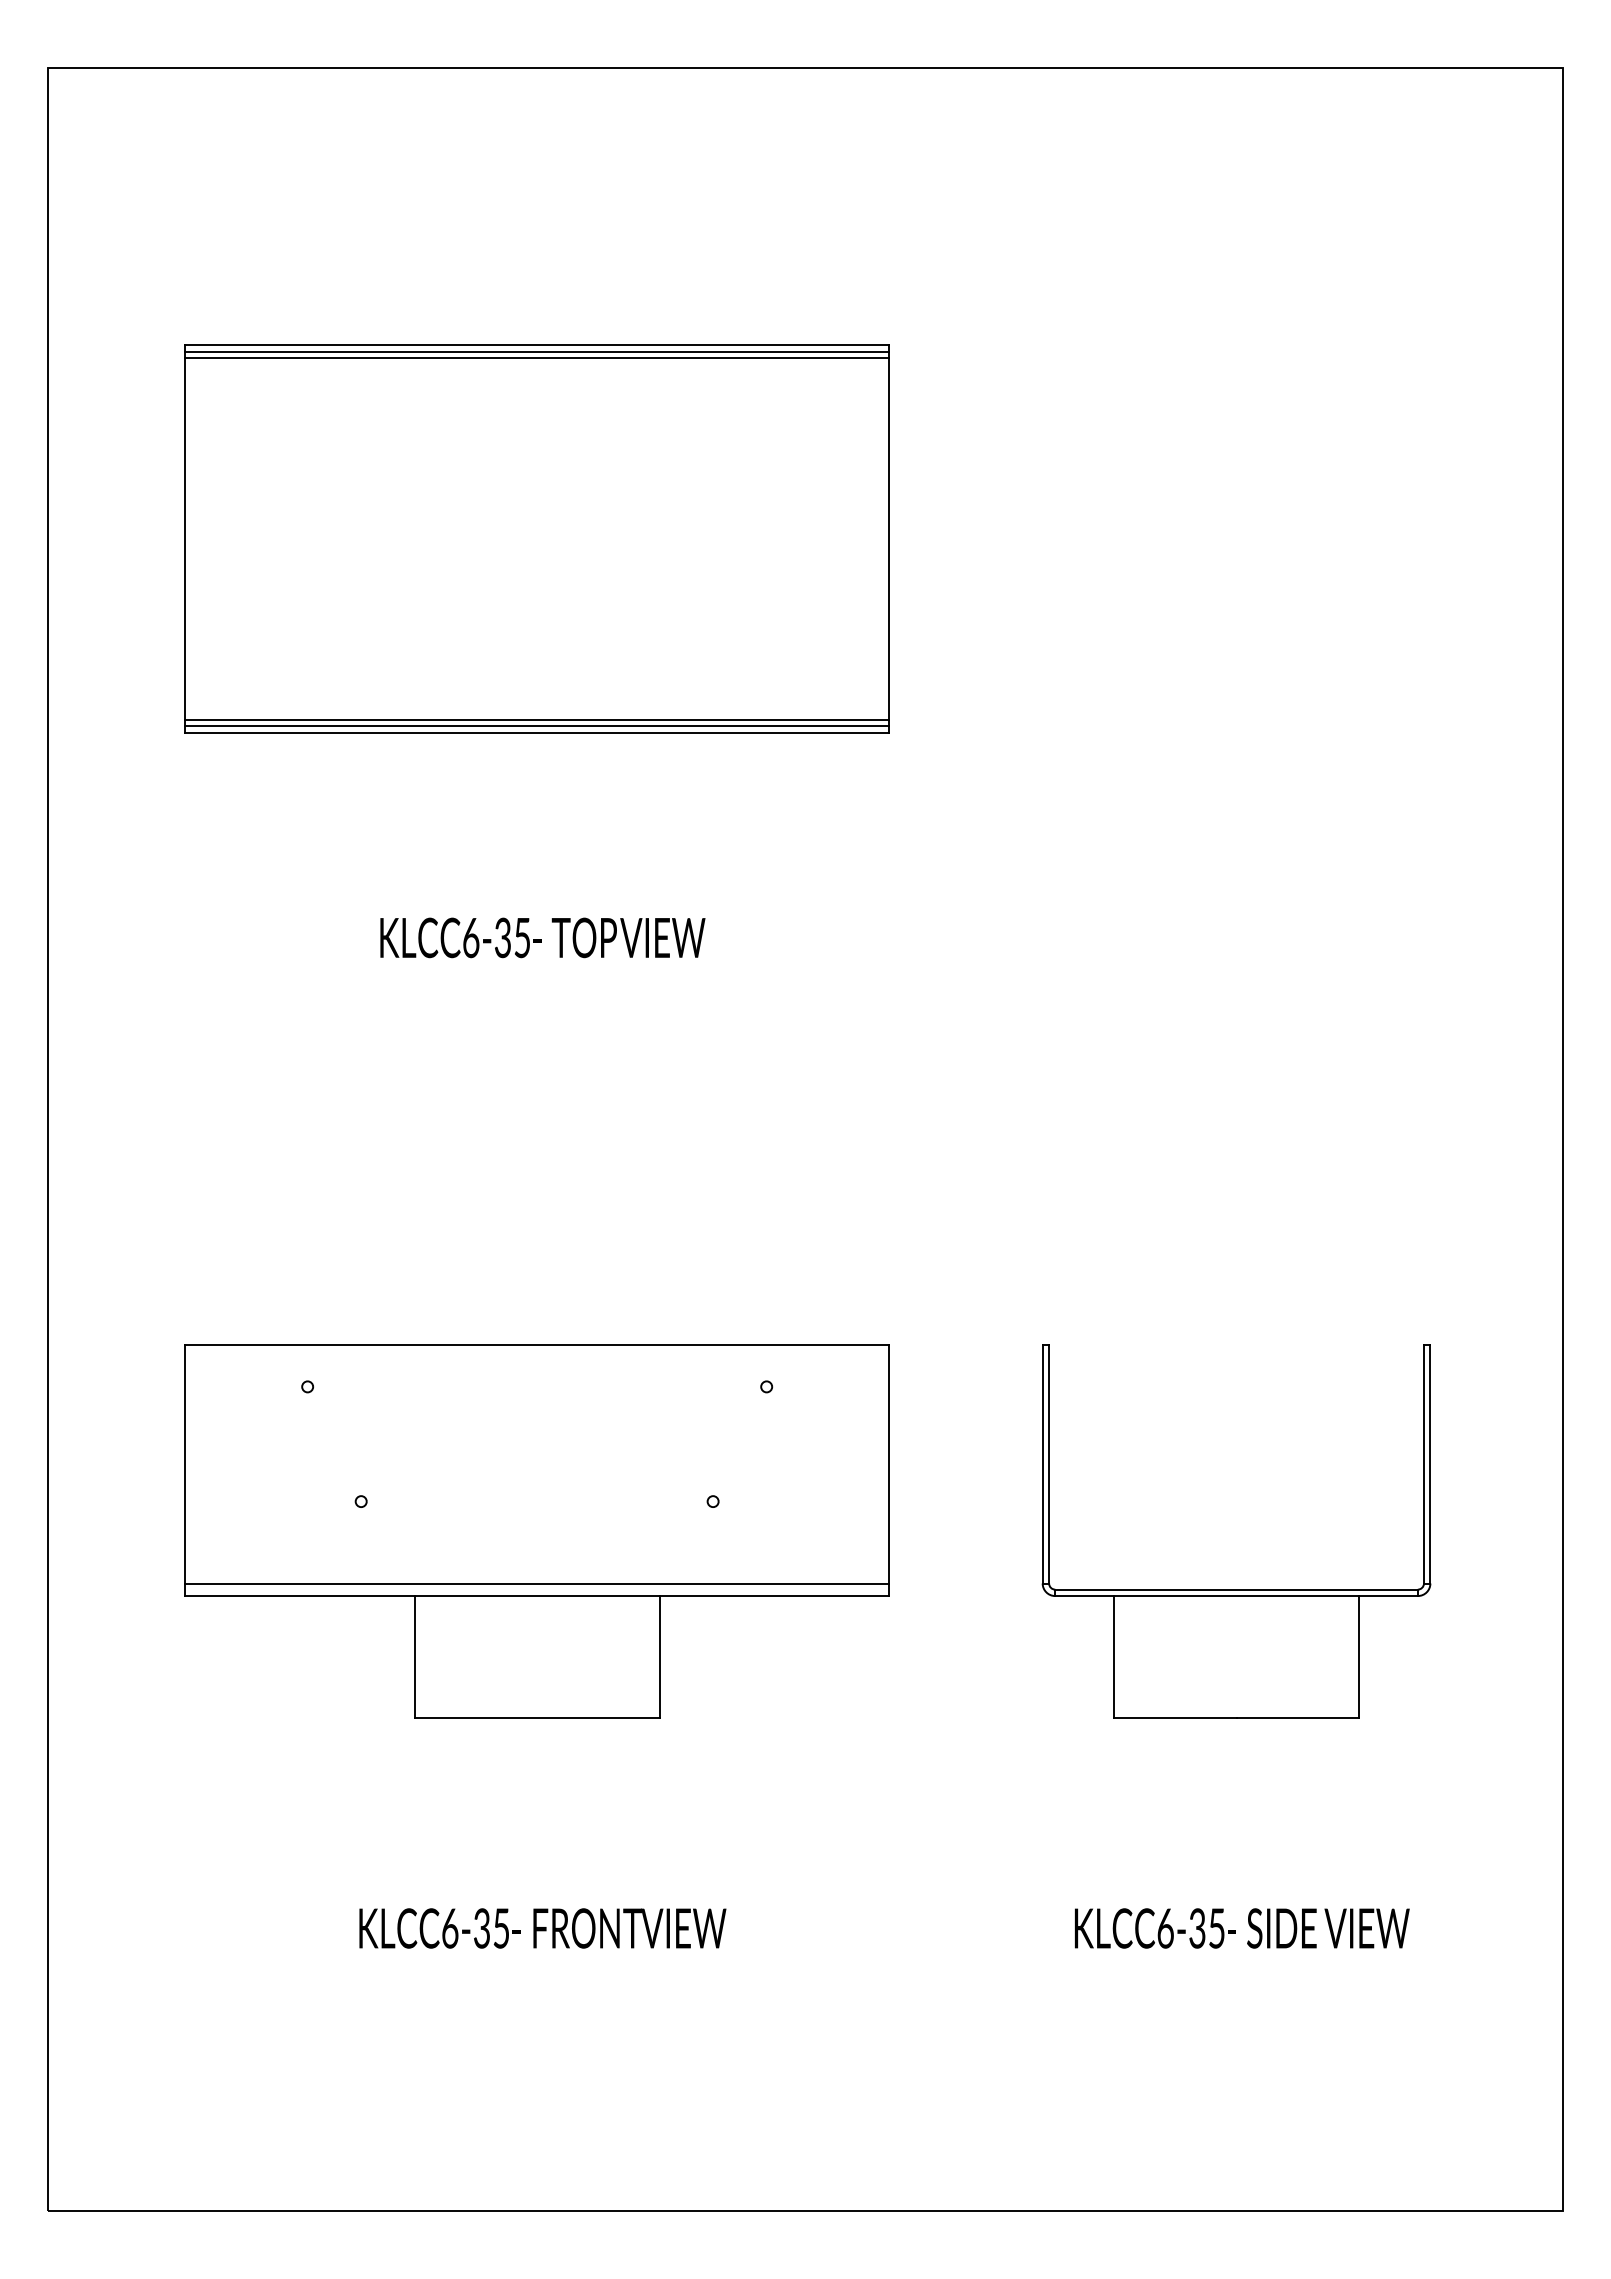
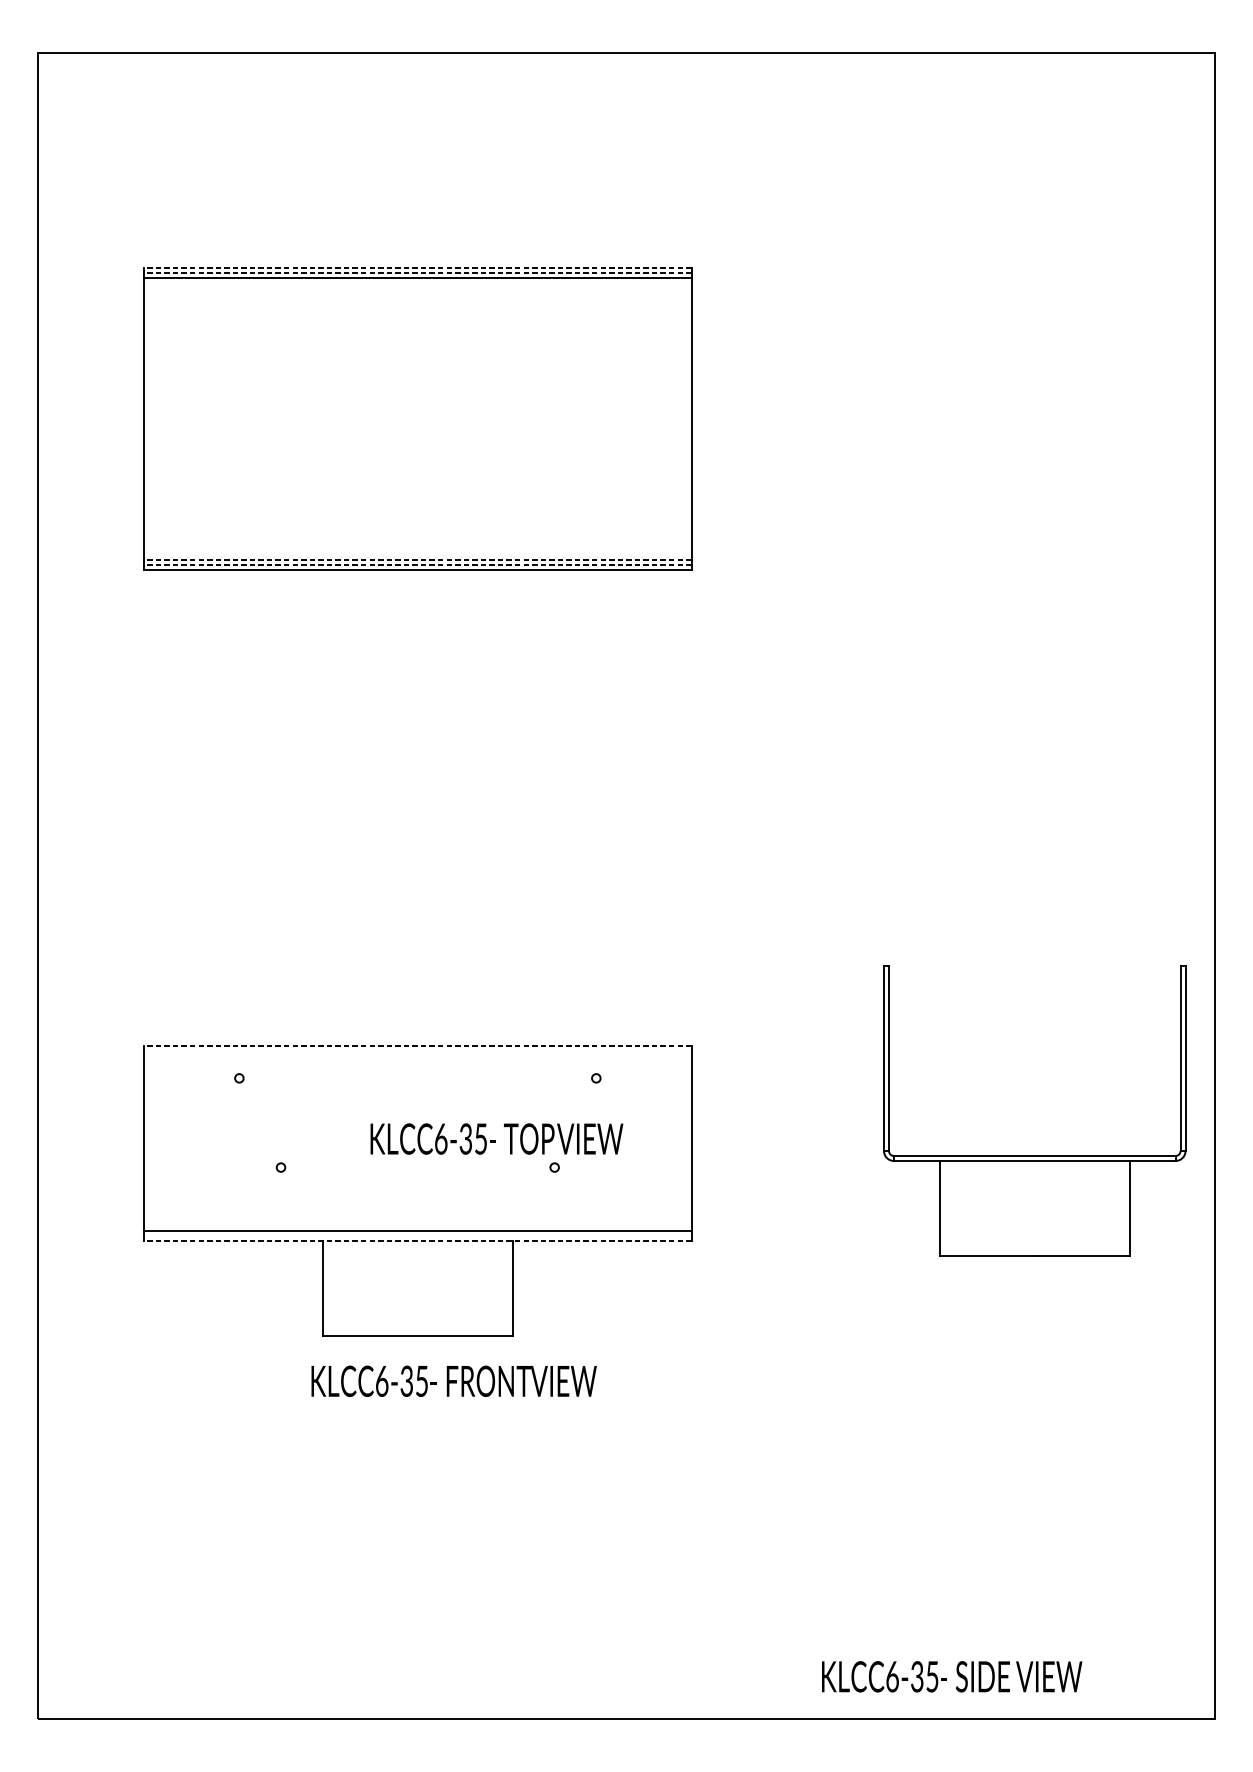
line: (537, 345) -> (418, 268), solid -> dashed
line: (537, 351) -> (418, 273), solid -> dashed
line: (537, 720) -> (418, 560), solid -> dashed
line: (537, 726) -> (418, 564), solid -> dashed
text: (542, 937) -> (496, 1138), moved
line: (537, 1344) -> (418, 1045), solid -> dashed
part: (1236, 1589) -> (1034, 1155), moved
line: (537, 1596) -> (418, 1241), solid -> dashed
text: (542, 1928) -> (453, 1381), moved
text: (1242, 1928) -> (952, 1676), moved

